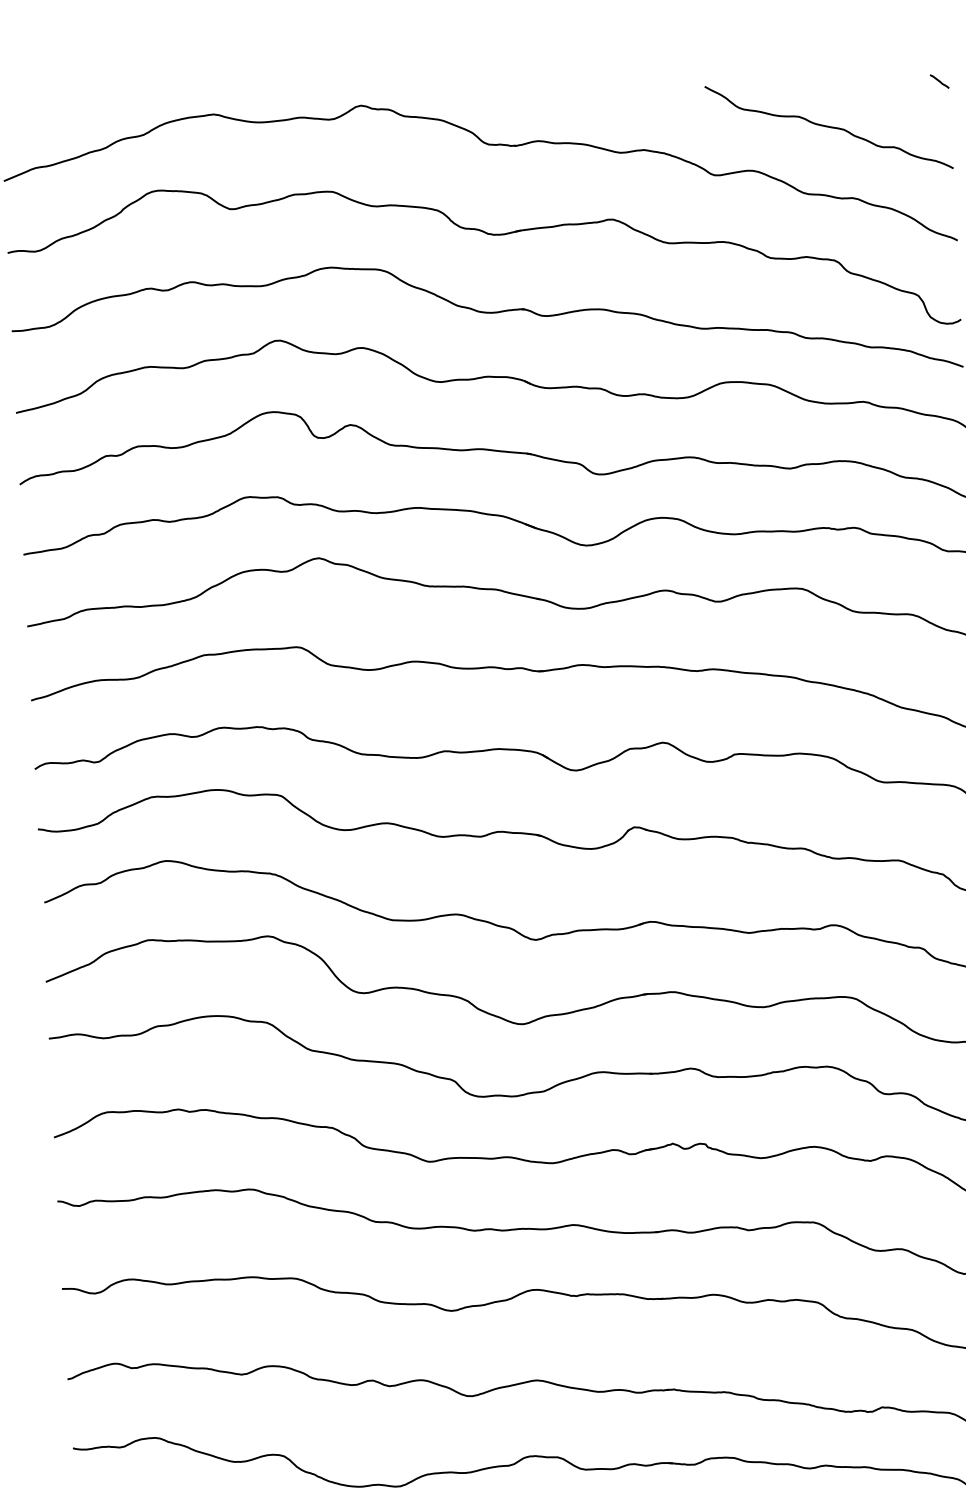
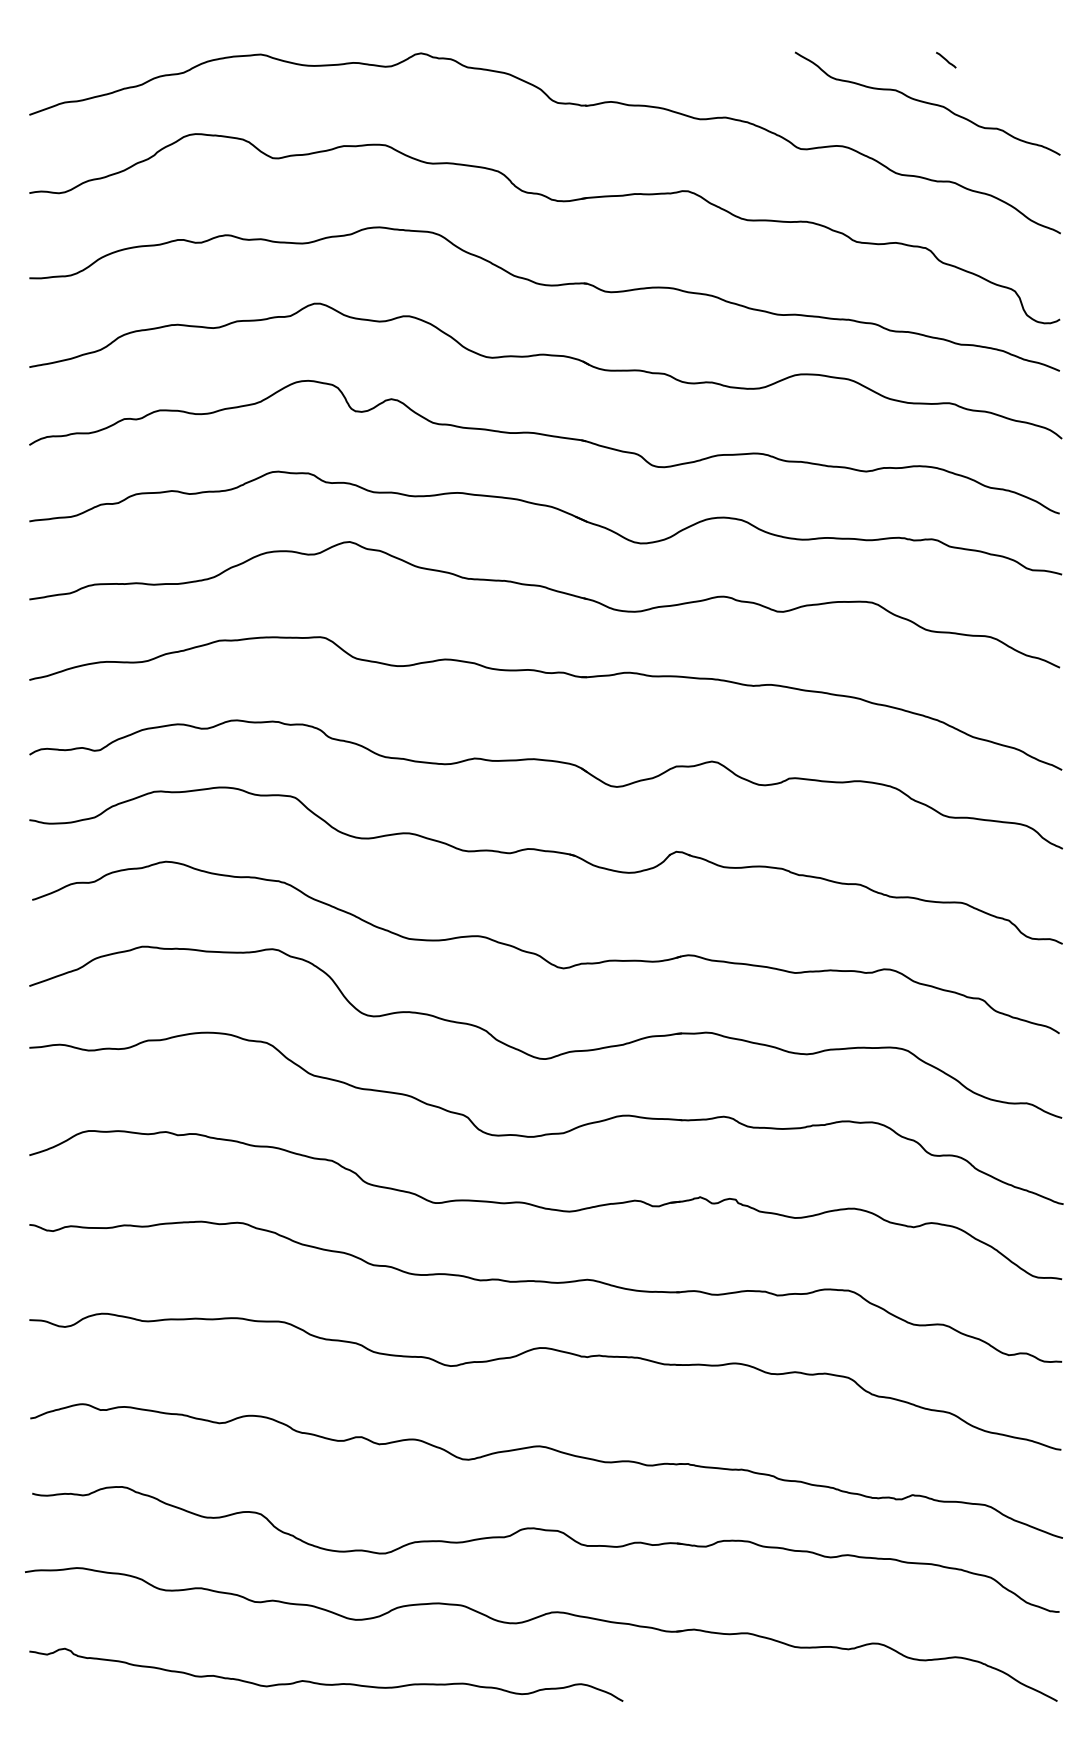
line: (939, 81) -> (946, 60), moved

